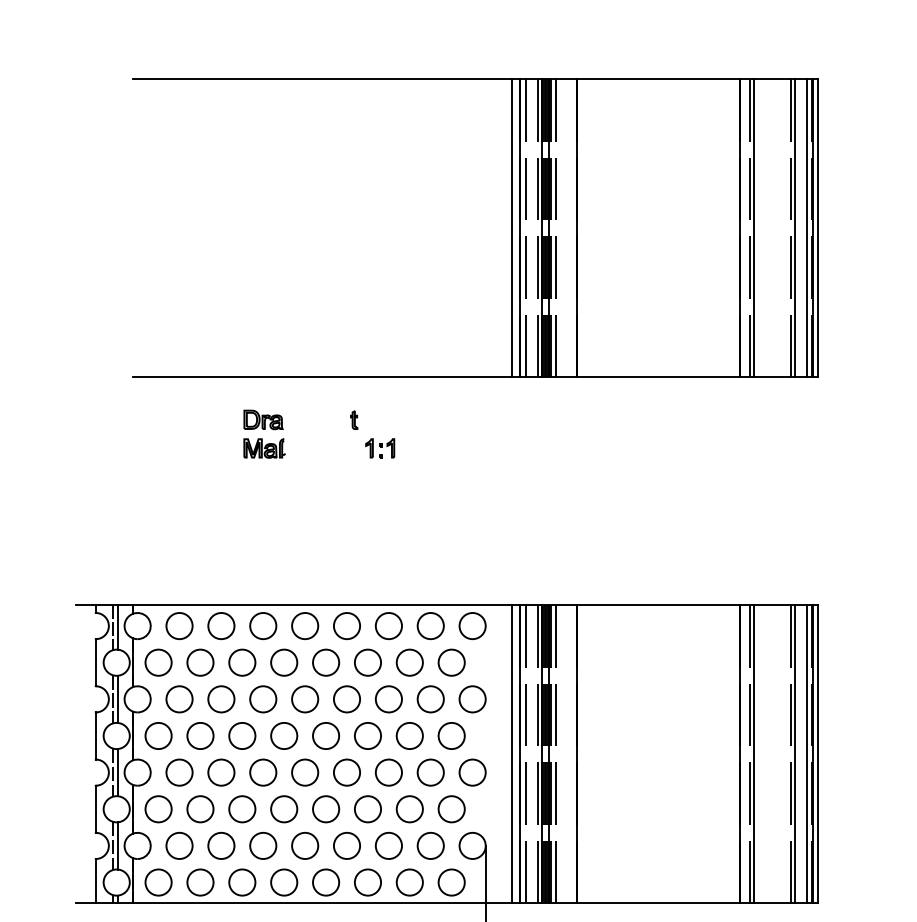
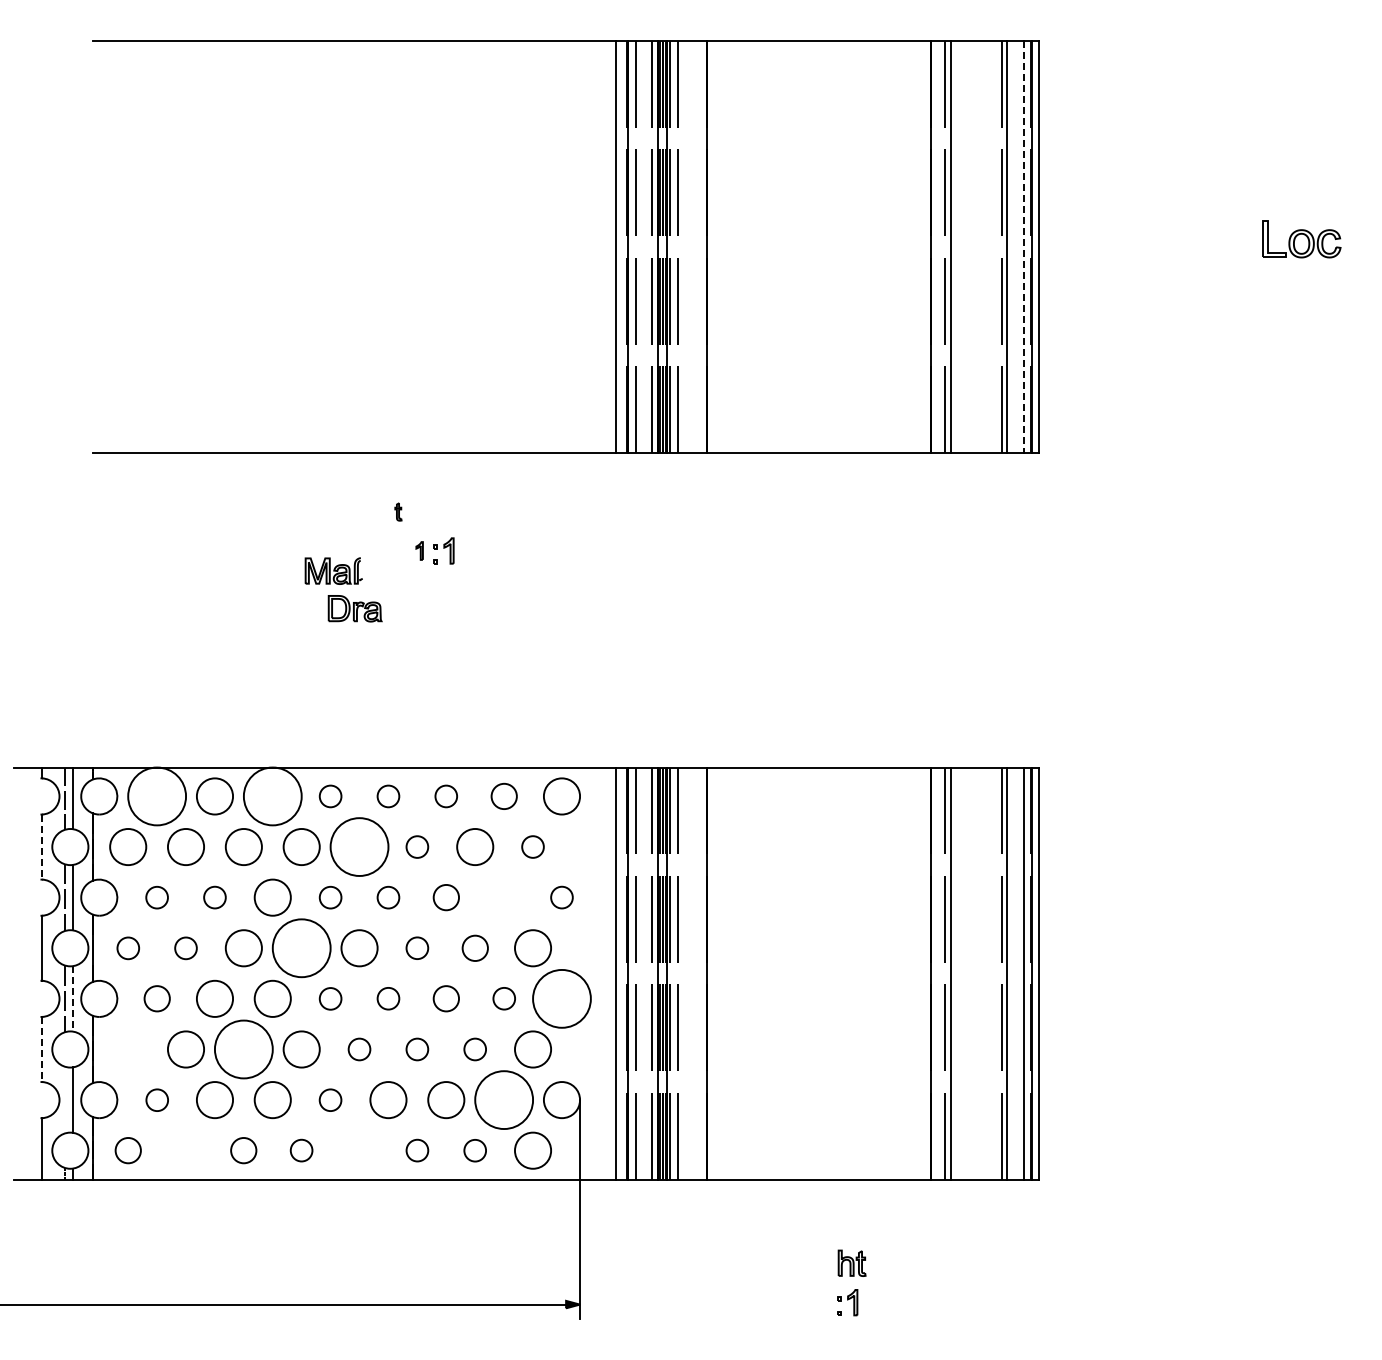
line: (806, 228) -> (1023, 247), solid -> dashed
part: (263, 419) -> (354, 608), moved
part: (354, 419) -> (398, 511), size x0.7
part: (264, 448) -> (333, 570), moved
part: (369, 448) -> (419, 550), size x0.7
circle: (179, 626) -> (157, 796), size x1.6
circle: (263, 626) -> (272, 796), size x1.6
circle: (305, 626) -> (330, 796), size x0.6
circle: (347, 626) -> (388, 796), size x0.6
circle: (389, 626) -> (446, 796), size x0.6
circle: (431, 626) -> (504, 796), size x0.7
circle: (326, 662) -> (359, 846), size x1.6
circle: (368, 662) -> (417, 846), size x0.6
circle: (451, 662) -> (532, 846), size x0.6
line: (96, 663) -> (42, 847), solid -> dashed
circle: (179, 699) -> (157, 897), size x0.6
circle: (221, 699) -> (214, 897), size x0.6
circle: (305, 699) -> (330, 897), size x0.6
circle: (347, 699) -> (388, 897), size x0.6
circle: (389, 699) -> (446, 897), size x0.7
circle: (431, 699) -> (504, 897), removed
circle: (472, 699) -> (561, 897), size x0.6
circle: (158, 736) -> (128, 948), size x0.6
circle: (200, 736) -> (185, 948), size x0.6
circle: (284, 736) -> (301, 948), size x1.6
circle: (368, 736) -> (417, 948), size x0.6
circle: (410, 736) -> (475, 948), size x0.7
line: (118, 772) -> (72, 998), solid -> dashed
circle: (179, 772) -> (157, 998), size x0.7
circle: (305, 772) -> (330, 998), size x0.6
circle: (347, 772) -> (388, 998), size x0.6
circle: (389, 772) -> (446, 998), size x0.7
circle: (431, 772) -> (504, 998), size x0.6
circle: (472, 772) -> (561, 998), size x1.6
line: (96, 809) -> (42, 1049), solid -> dashed
circle: (158, 809) -> (128, 1049), removed
circle: (242, 809) -> (243, 1049), size x1.6
circle: (326, 809) -> (359, 1049), size x0.6
circle: (368, 809) -> (417, 1049), size x0.6
circle: (410, 809) -> (475, 1049), size x0.6
line: (113, 845) -> (65, 1099), removed
circle: (179, 846) -> (157, 1100), size x0.6
circle: (305, 846) -> (330, 1100), size x0.6
circle: (431, 846) -> (504, 1100), size x1.6
circle: (158, 882) -> (128, 1150), size x0.7
circle: (200, 882) -> (185, 1150), removed
circle: (242, 882) -> (243, 1150), size x0.7
circle: (284, 882) -> (301, 1150), size x0.6
circle: (326, 882) -> (359, 1150), removed
circle: (368, 882) -> (417, 1150), size x0.6
circle: (410, 882) -> (475, 1150), size x0.6

